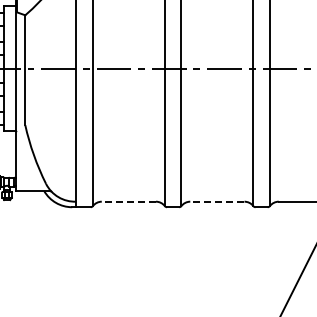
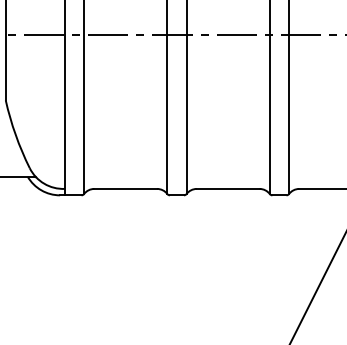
line: (128, 201) -> (125, 188), dashed -> solid
line: (216, 201) -> (227, 188), dashed -> solid

